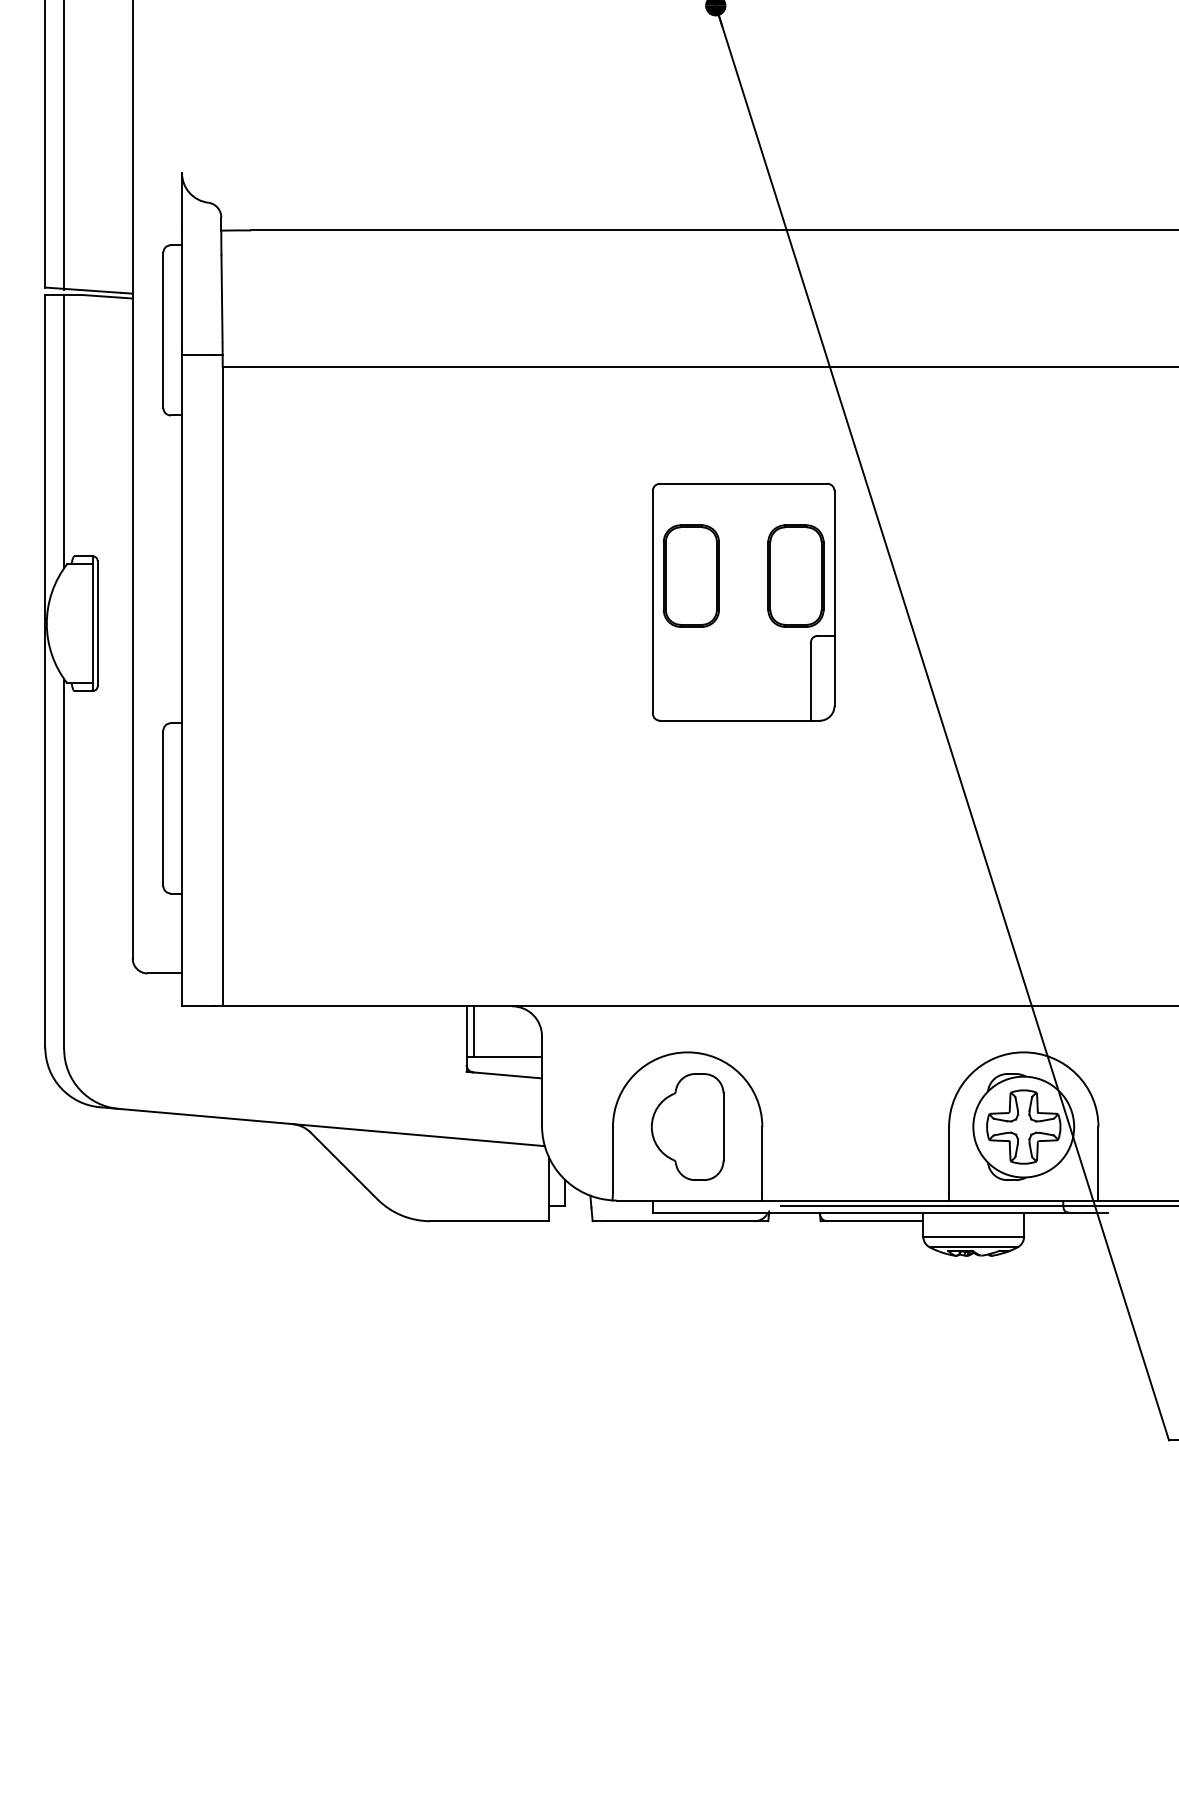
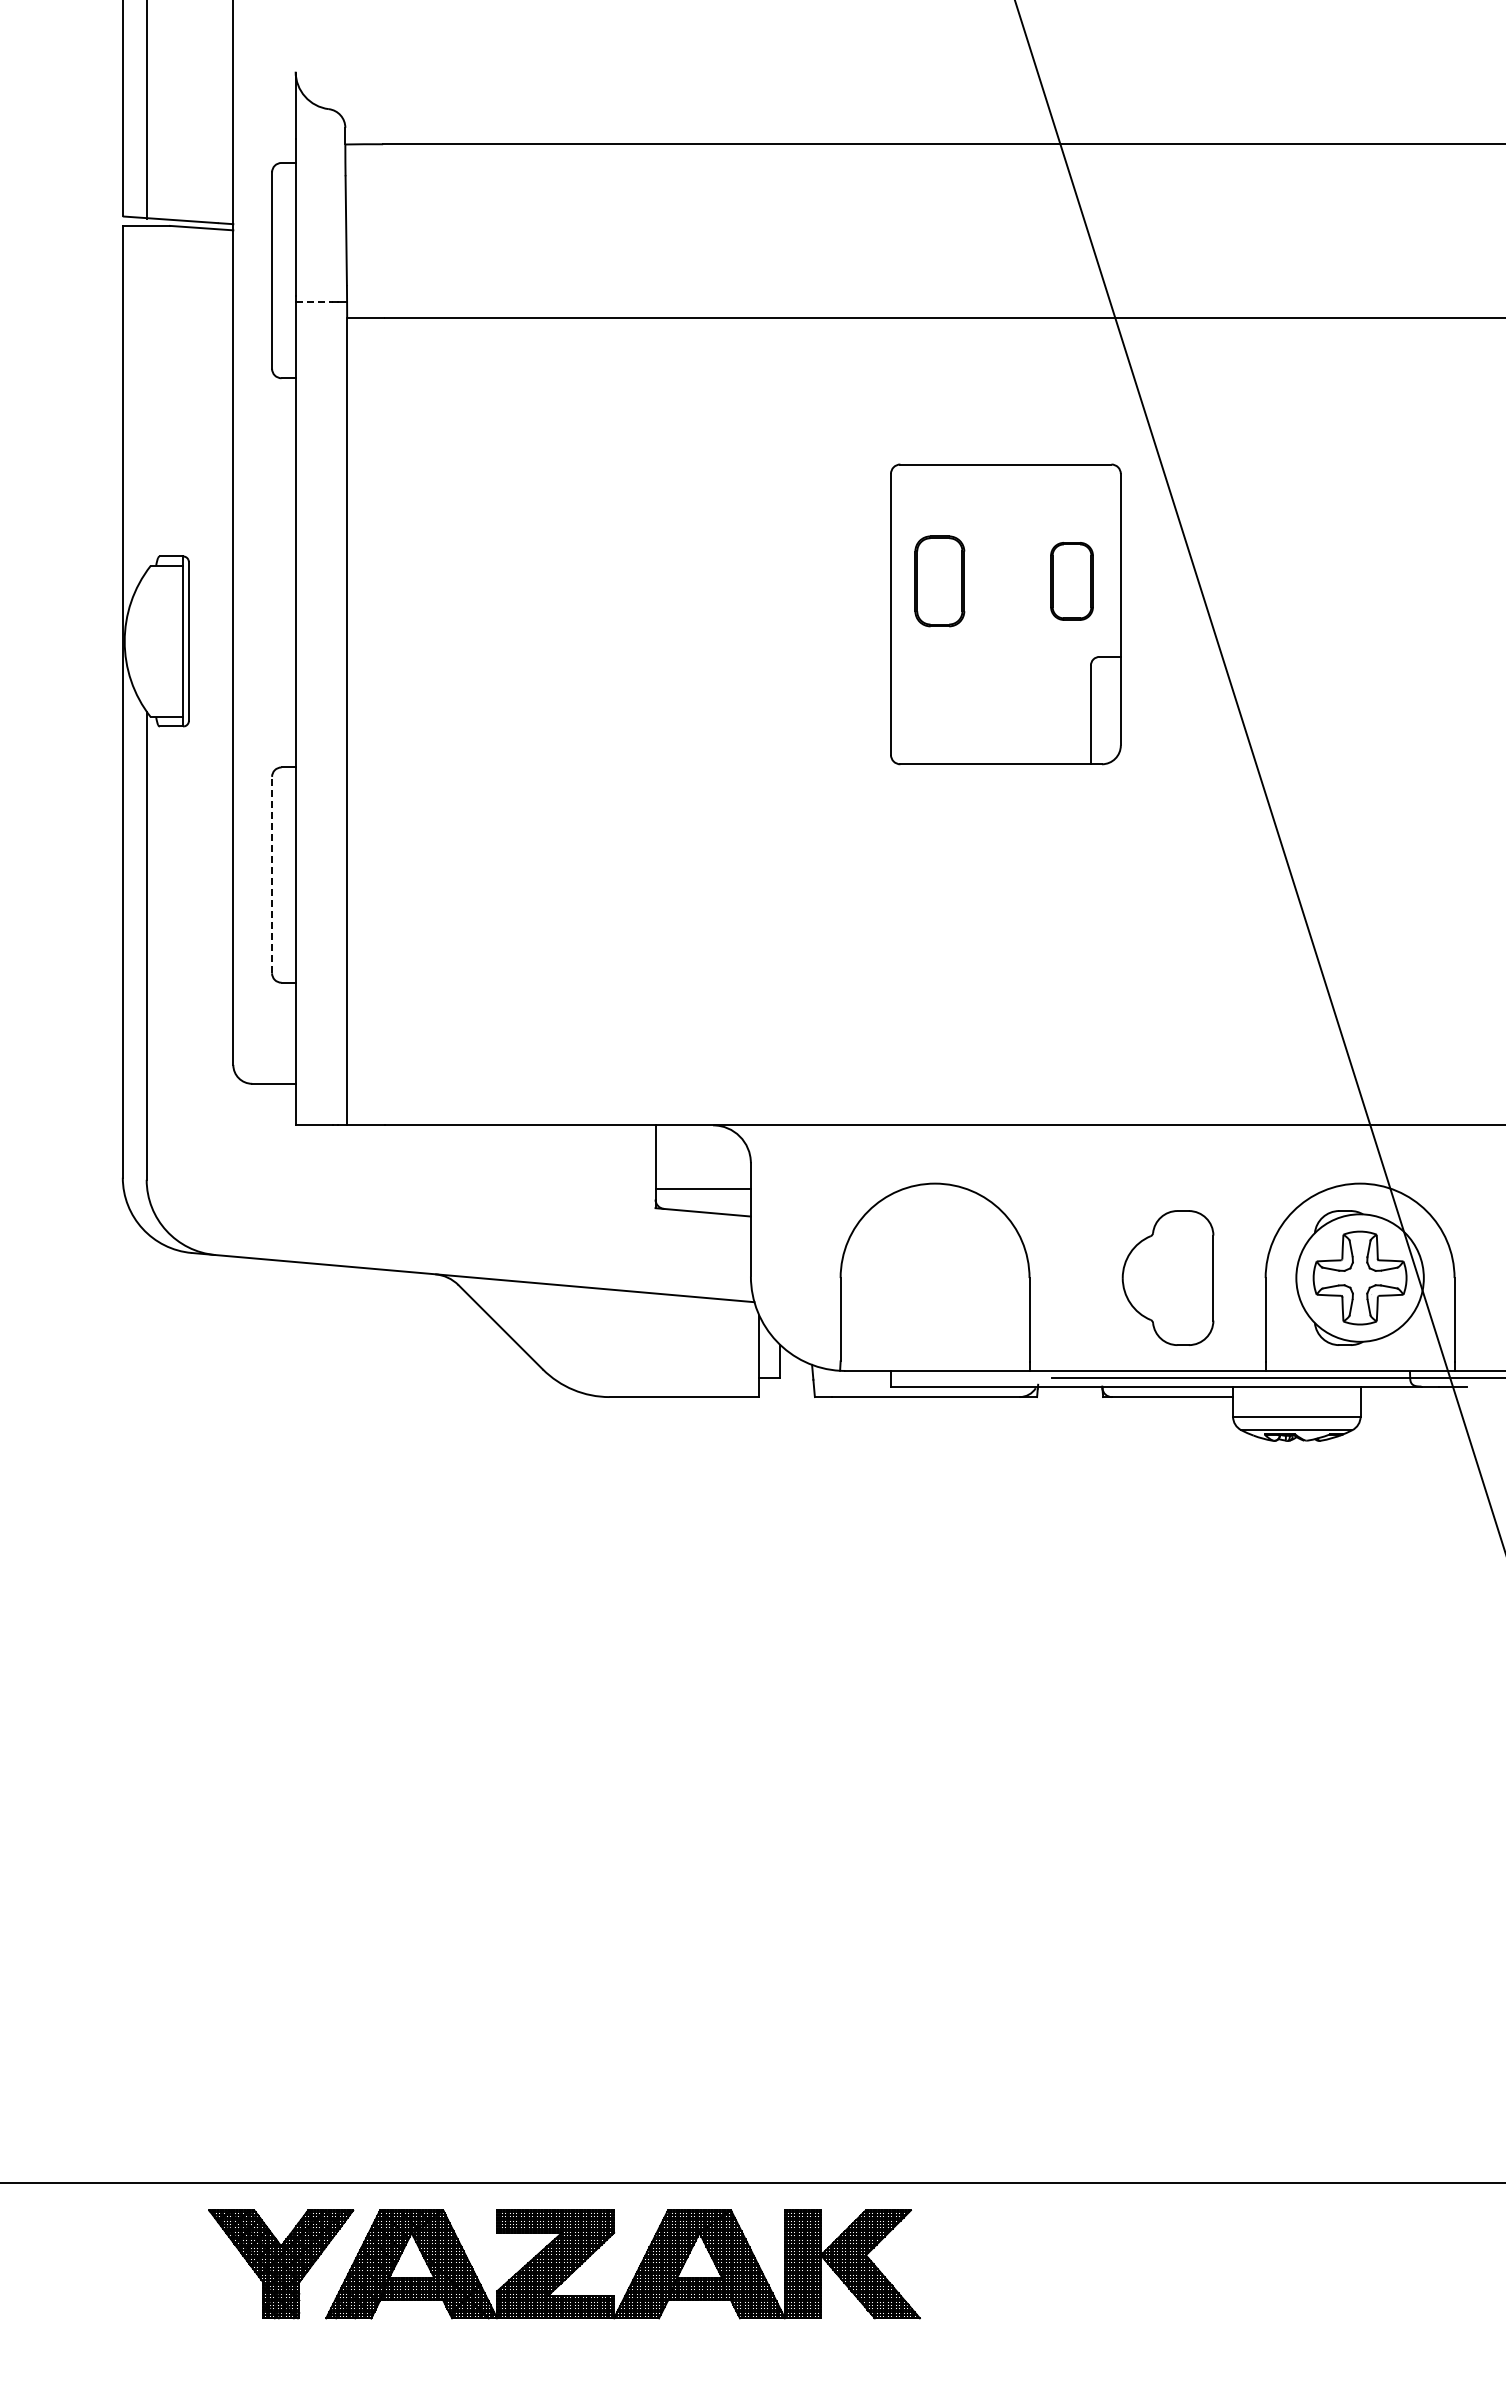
line: (196, 355) -> (314, 302), solid -> dashed
line: (64, 431) -> (146, 398), removed
part: (691, 576) -> (939, 581), size x0.7
part: (795, 576) -> (1071, 581), size x0.6
line: (163, 807) -> (272, 874), solid -> dashed
line: (473, 1031) -> (664, 1157), removed
part: (687, 1126) -> (1167, 1277), moved

